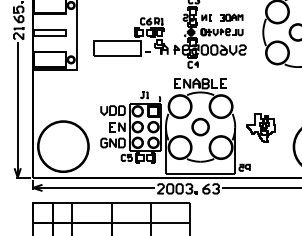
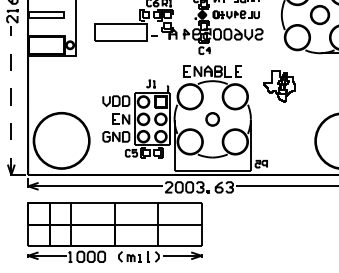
line: (17, 110) -> (11, 100), solid -> dashed
part: (200, 127) -> (212, 119), size x0.7
part: (261, 128) -> (279, 86), moved

